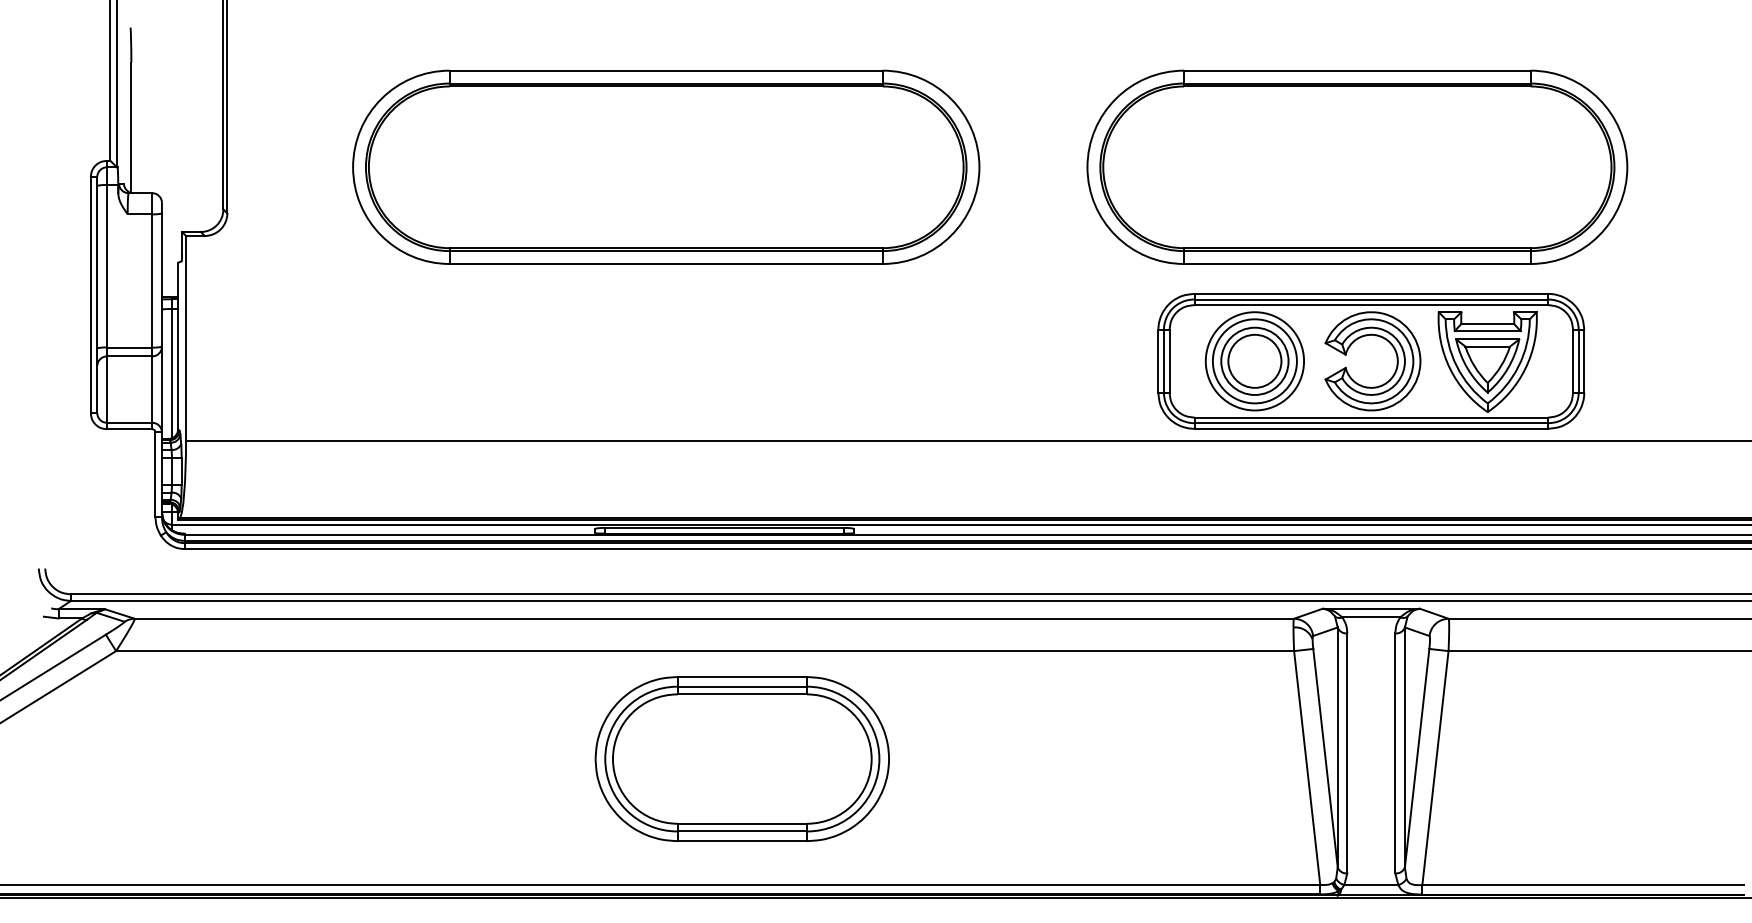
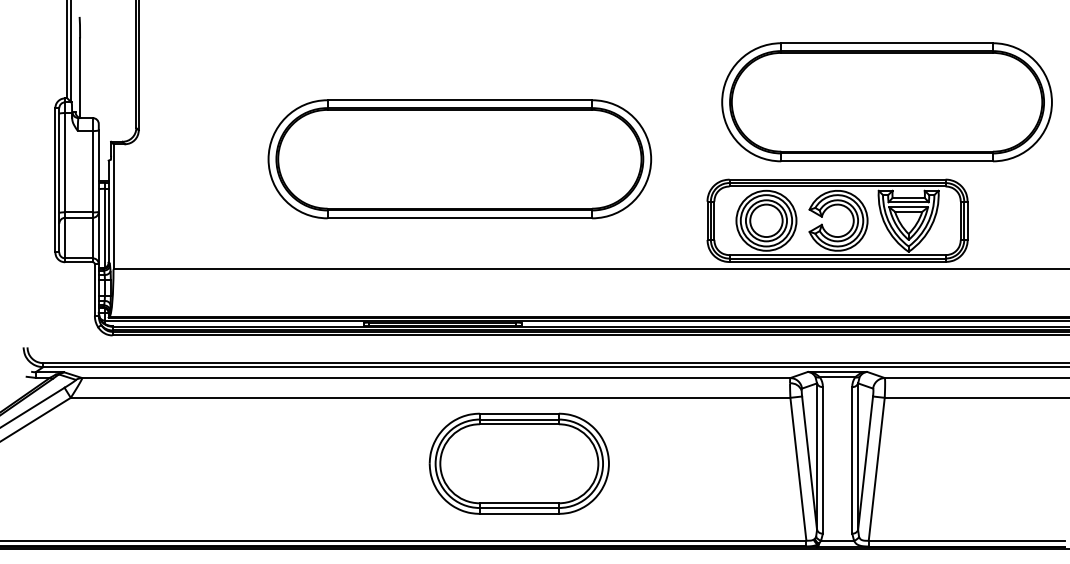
part: (665, 167) -> (459, 159), moved
part: (1356, 167) -> (886, 102), moved
part: (740, 758) -> (518, 463), moved

